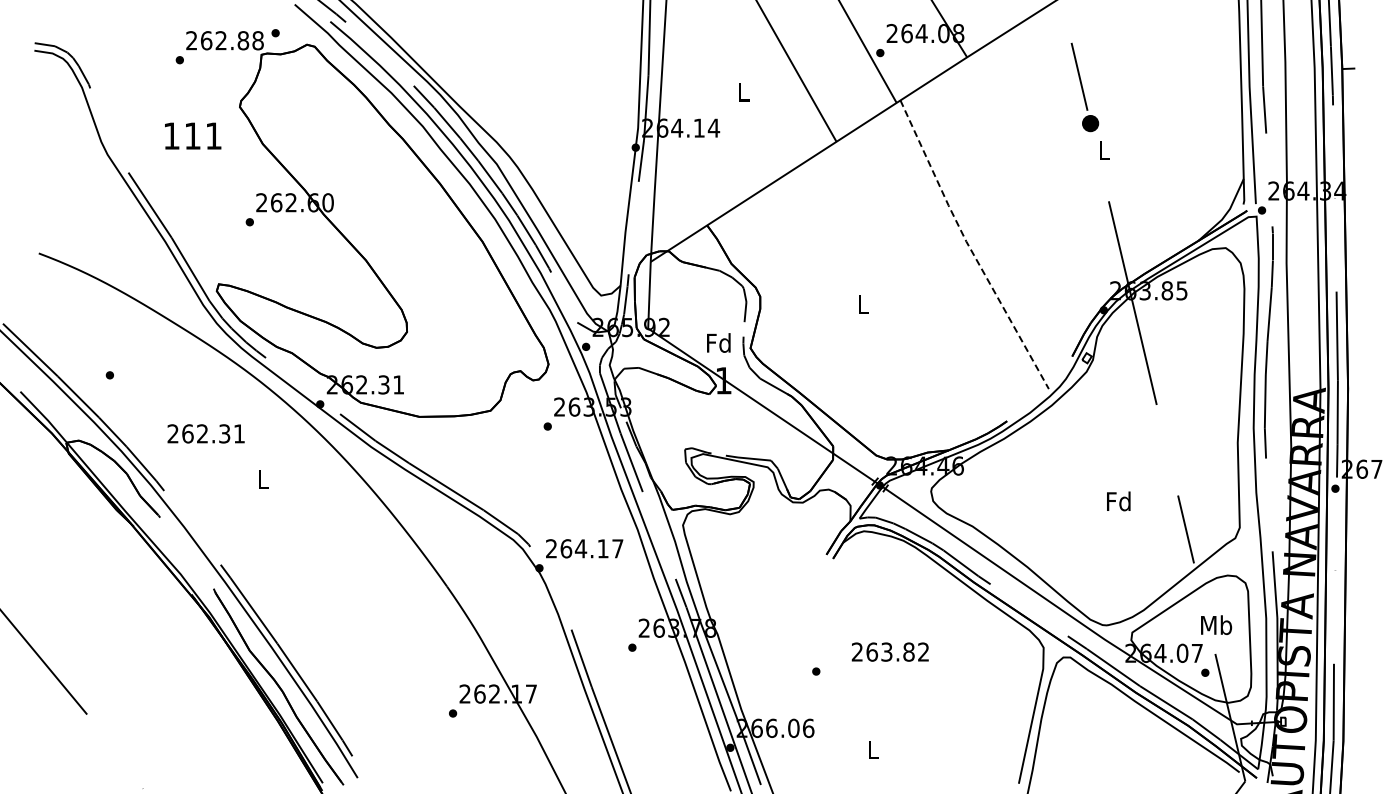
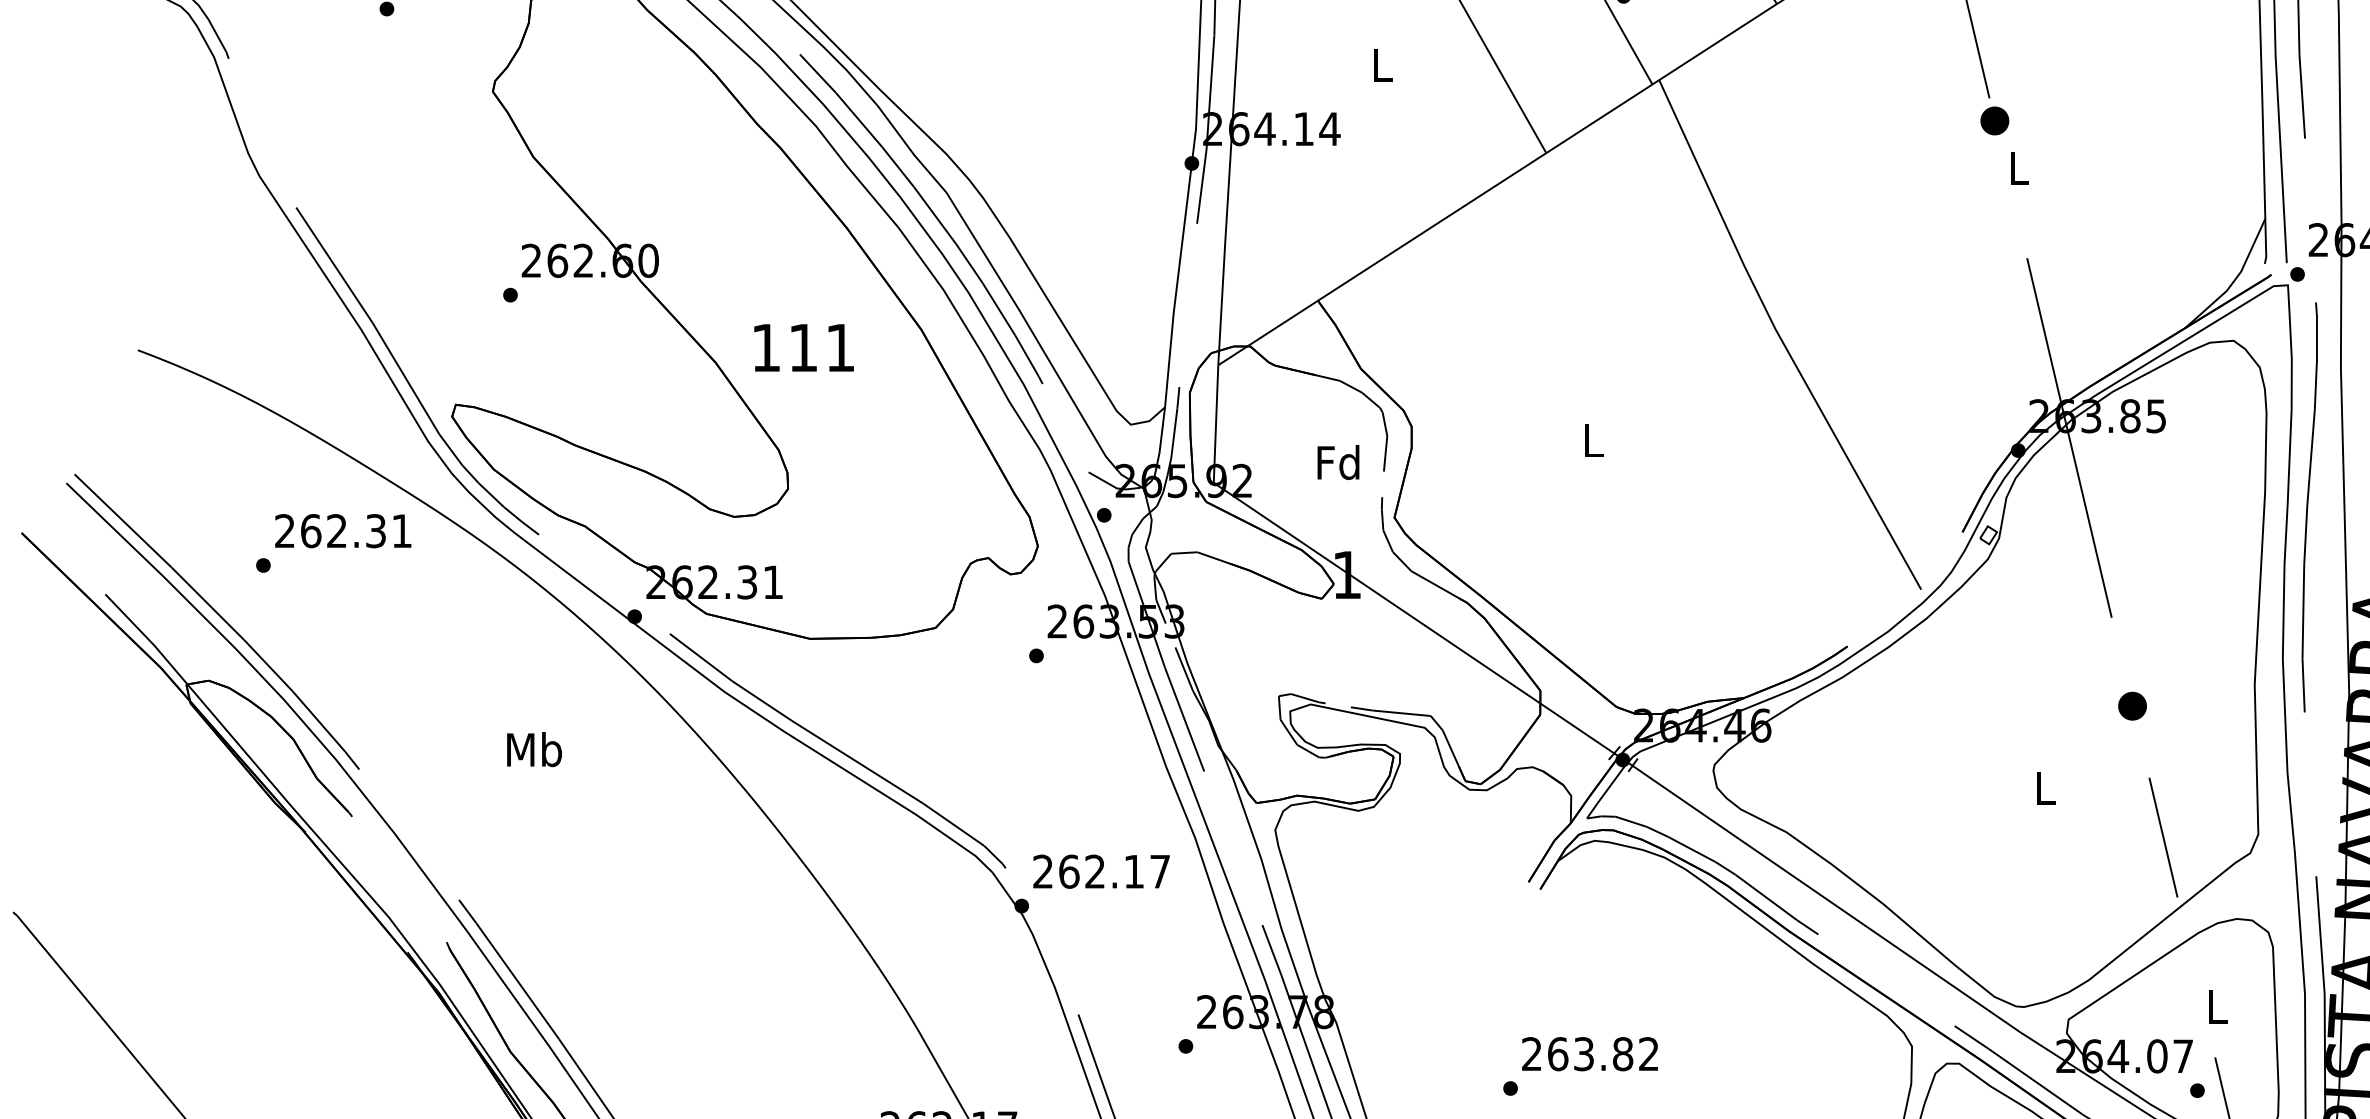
text: (193, 135) -> (804, 346), moved
line: (968, 246) -> (1779, 337), dashed -> solid
text: (718, 342) -> (1337, 461), moved
text: (205, 433) -> (342, 530), moved
part: (1168, 454) -> (2132, 705), added
text: (263, 479) -> (534, 749), L -> Mb
text: (1118, 501) -> (2044, 788), Fd -> L
text: (580, 548) -> (1094, 871), 264.17 -> 262.17
text: (1216, 625) -> (2217, 1007), Mb -> L
text: (889, 651) -> (1588, 1053), moved

